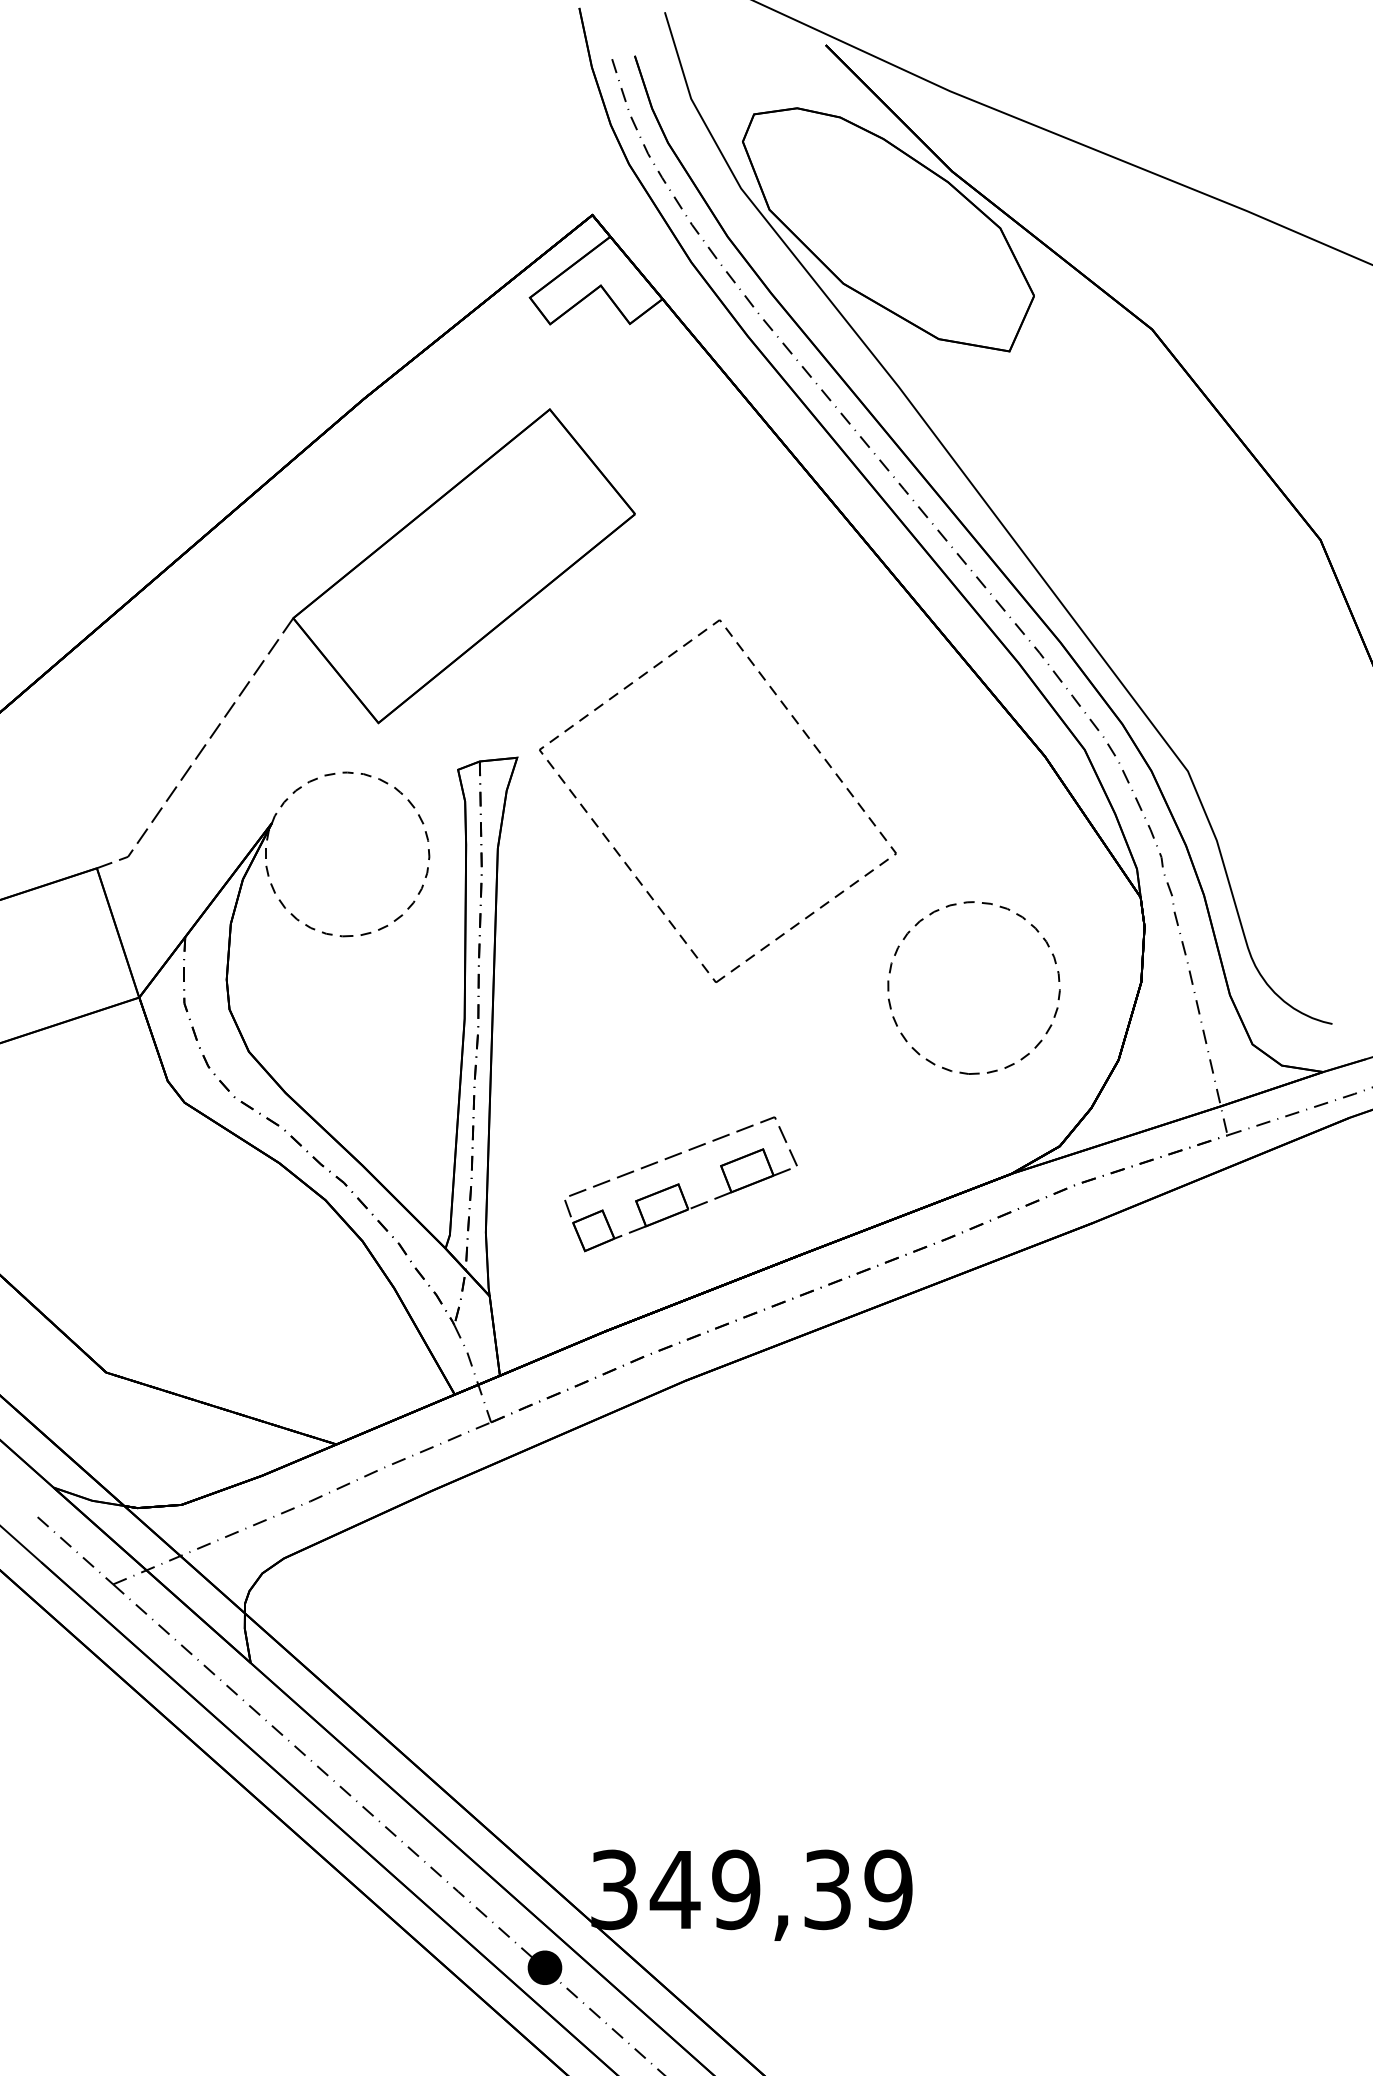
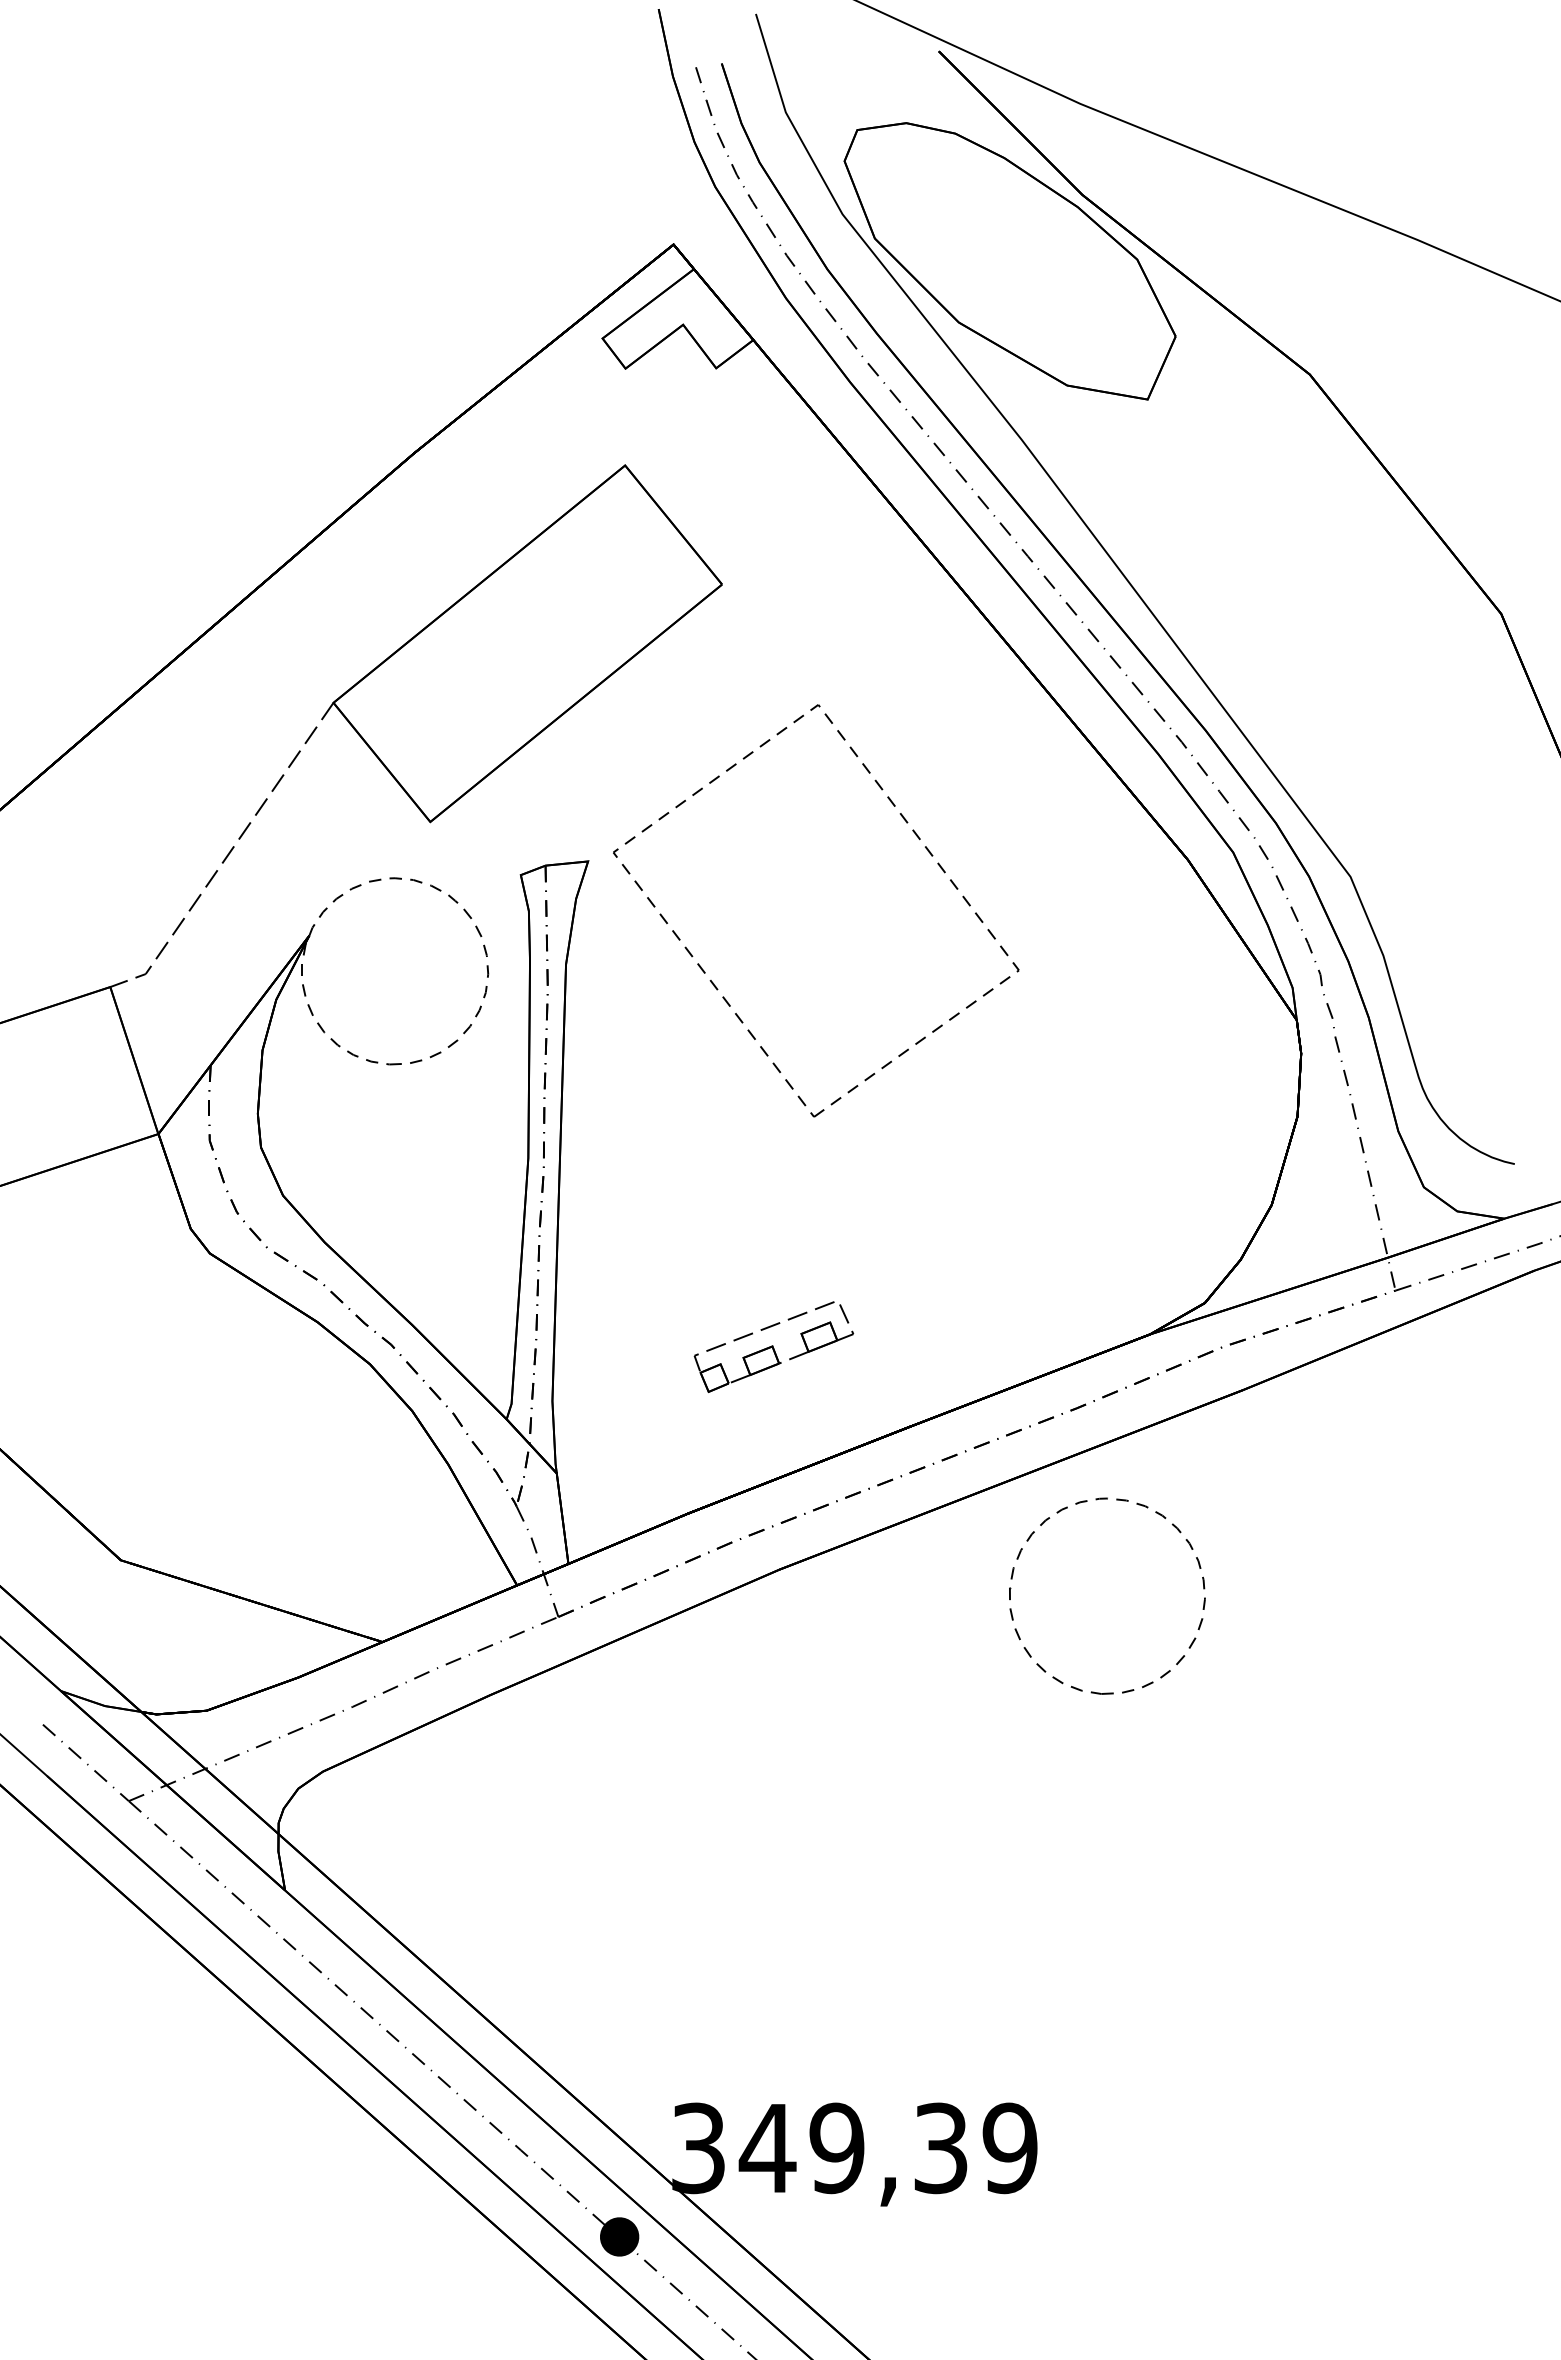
part: (1001, 908) -> (1138, 1505), moved
part: (680, 1184) -> (773, 1346), size x0.6

